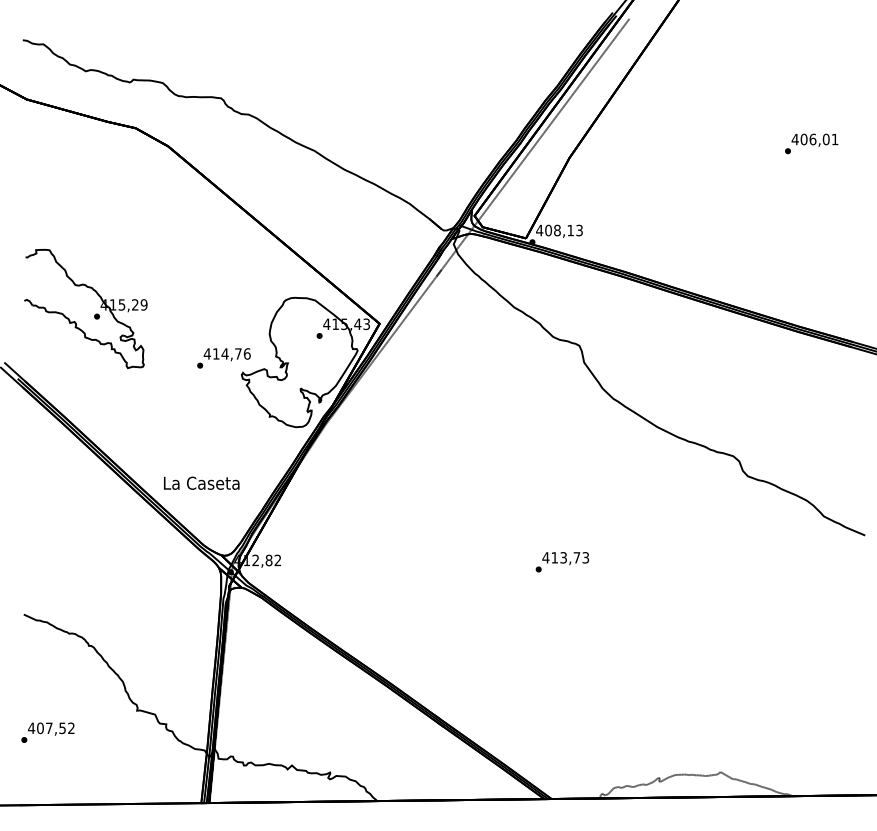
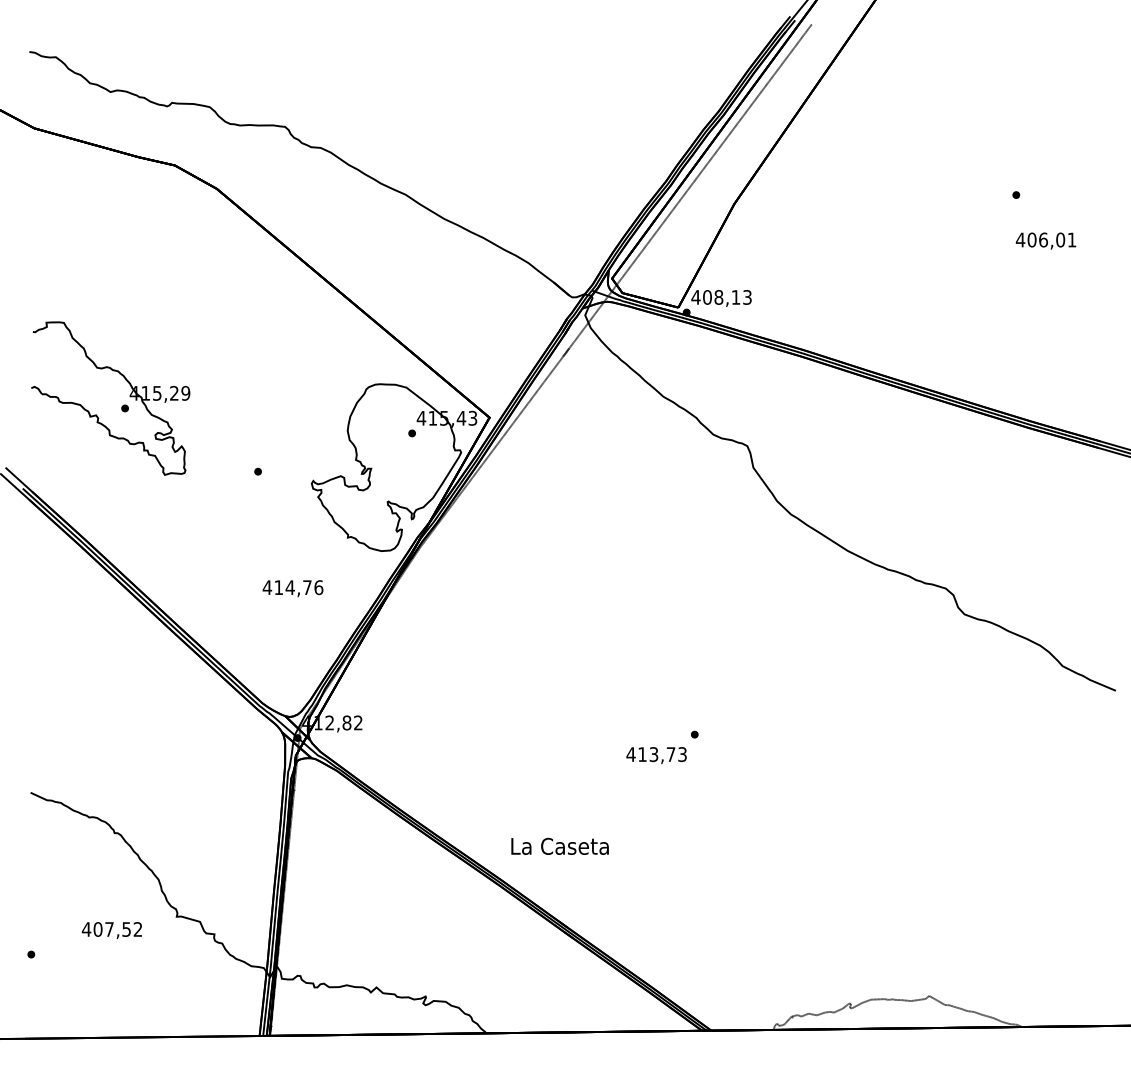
text: (814, 139) -> (1045, 240), moved
text: (226, 354) -> (292, 588), moved
text: (201, 482) -> (559, 845), moved
text: (565, 558) -> (656, 755), moved
text: (50, 729) -> (111, 930), moved

